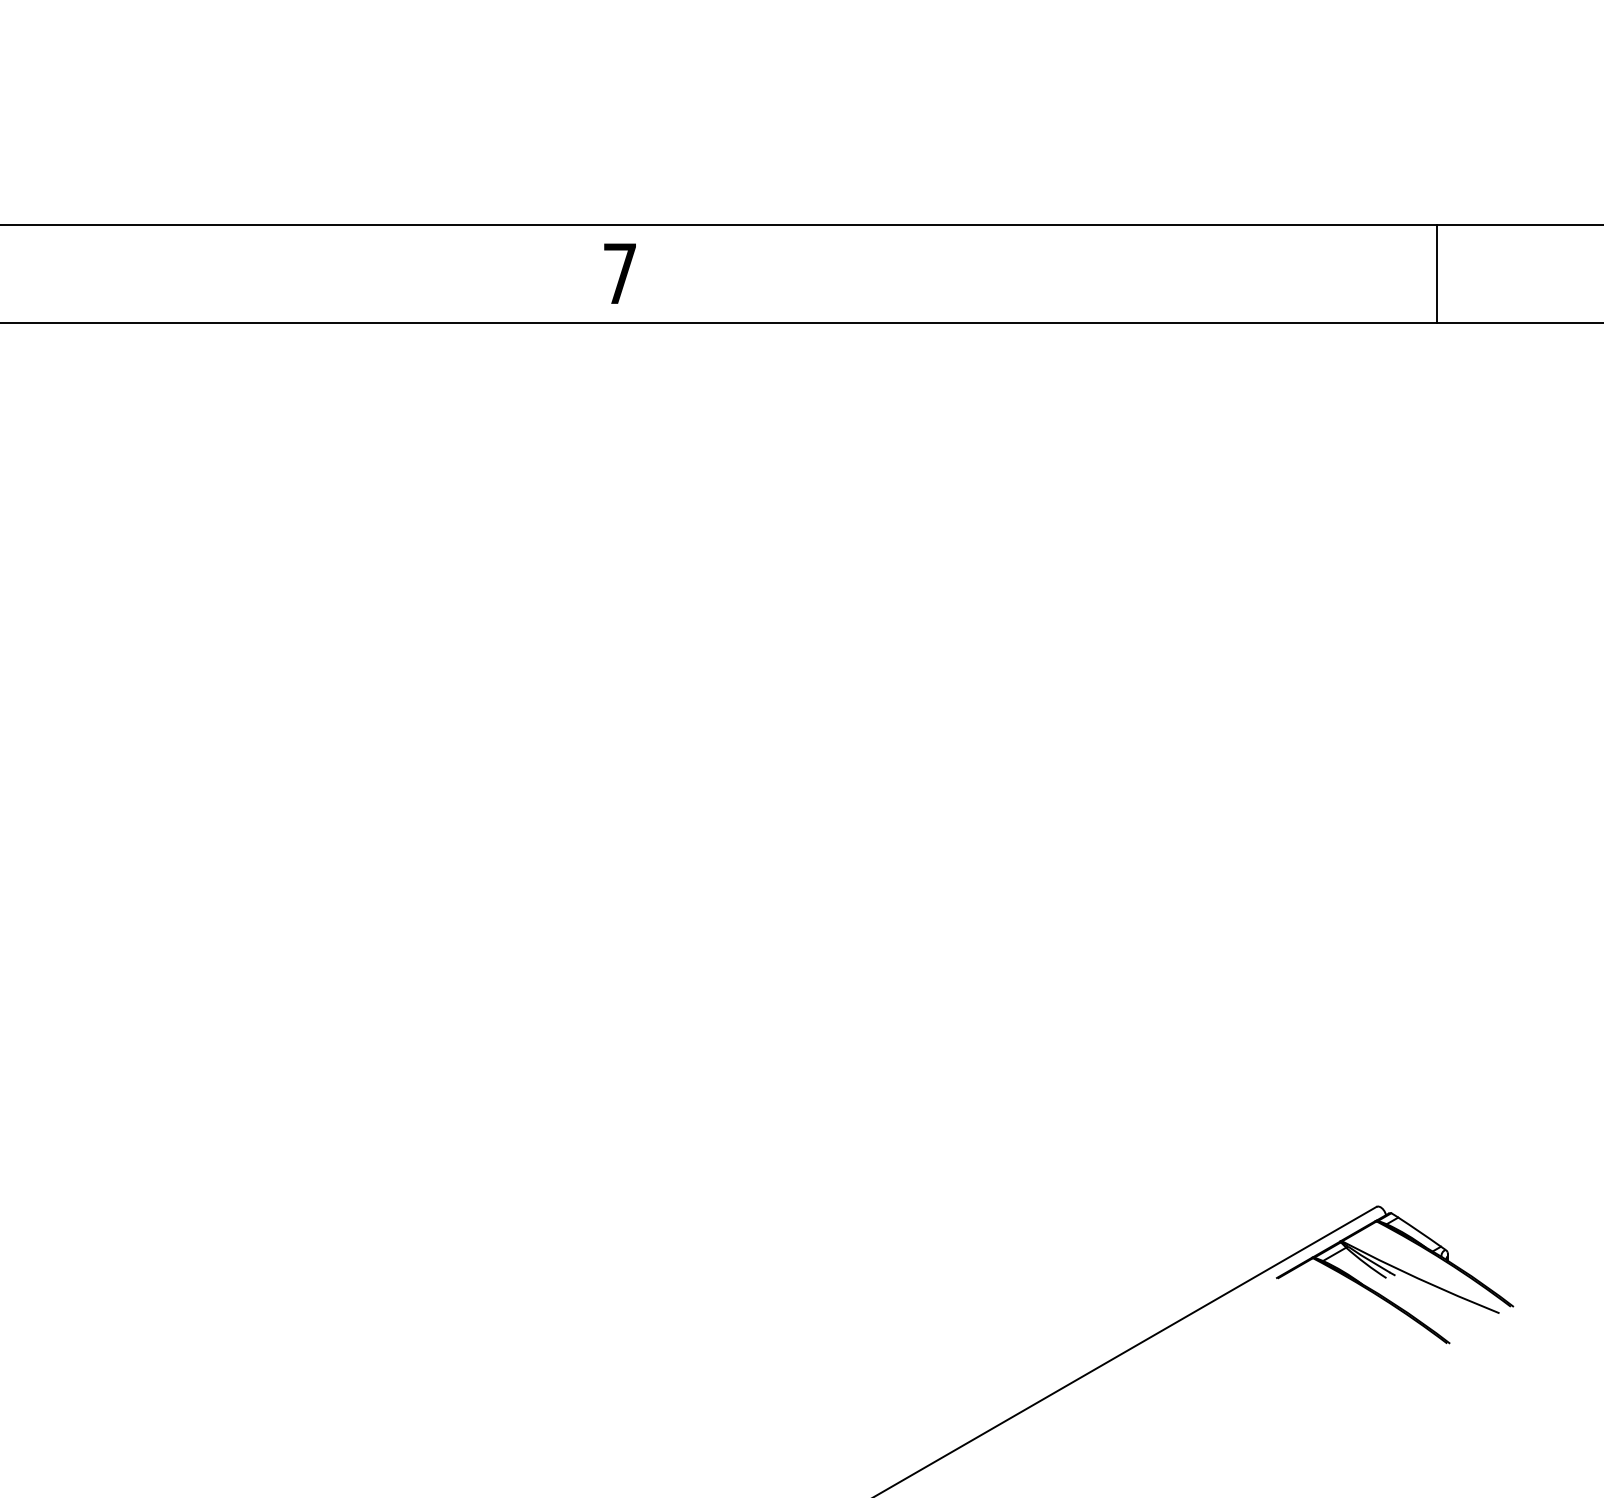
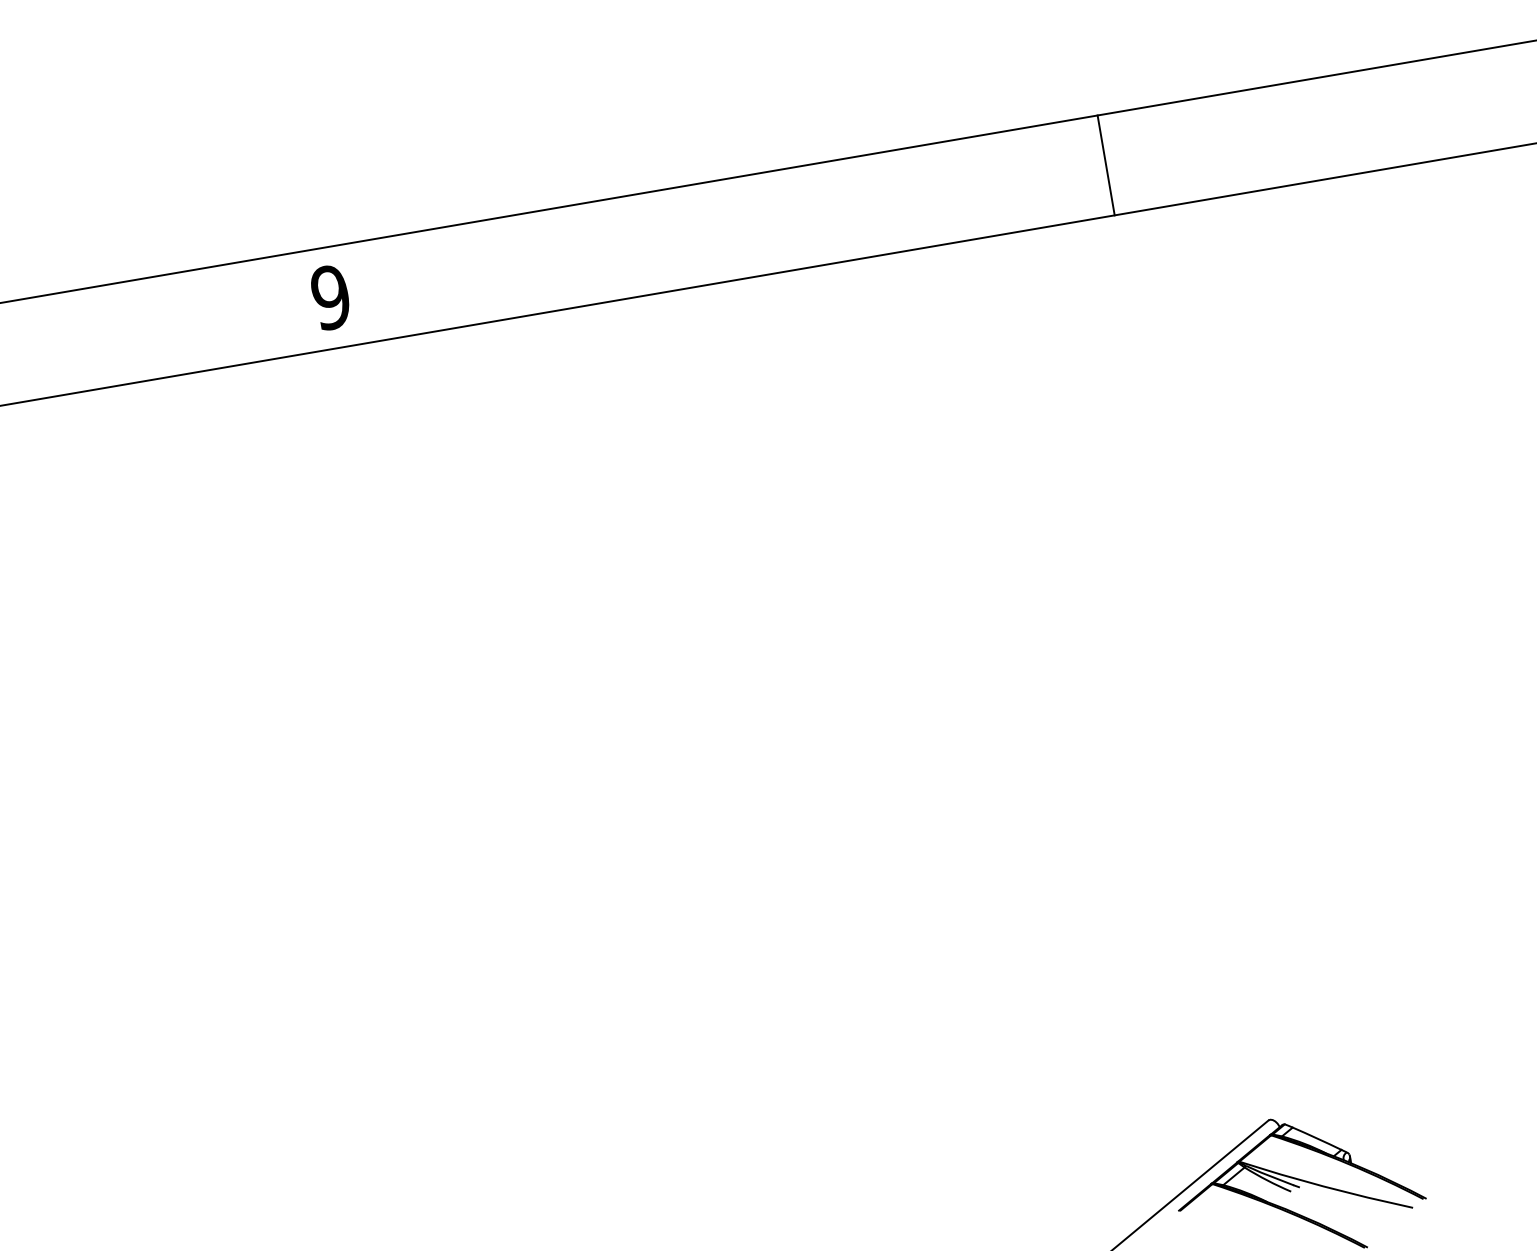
text: (619, 273) -> (330, 297), 7 -> 9
line: (1437, 273) -> (1106, 164), moved

